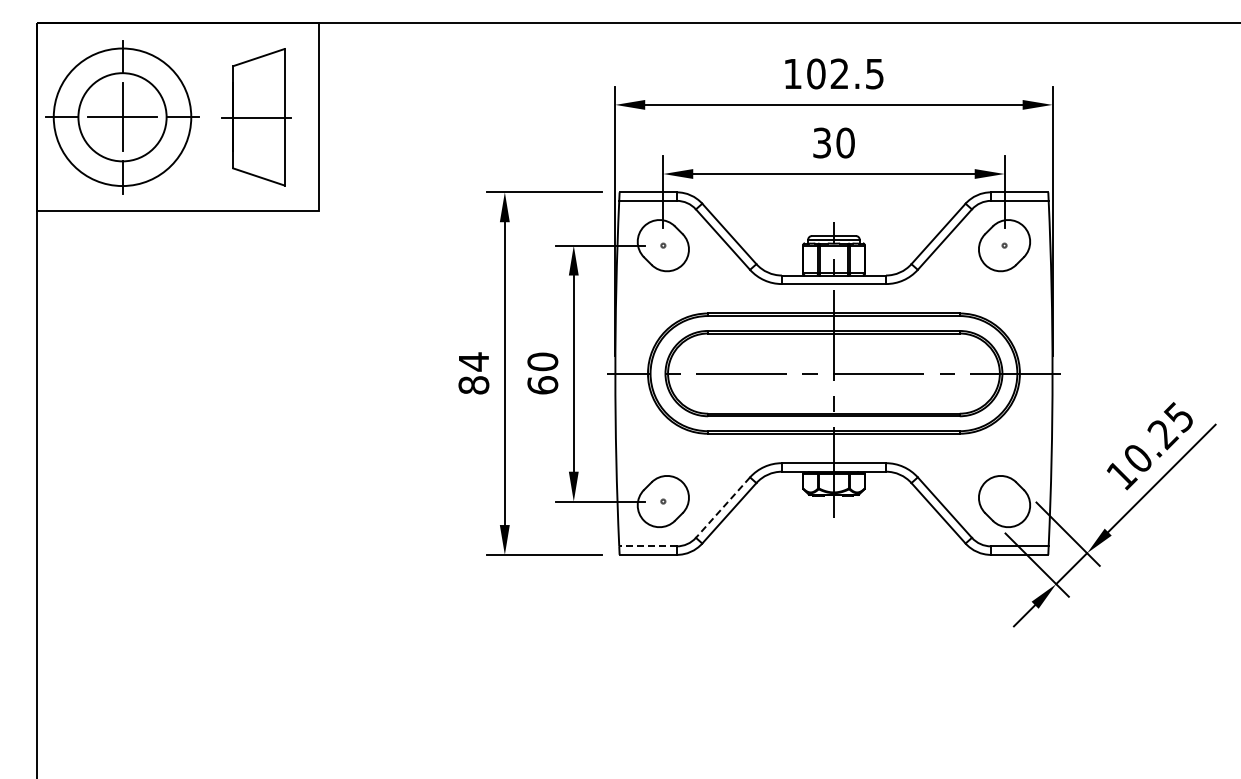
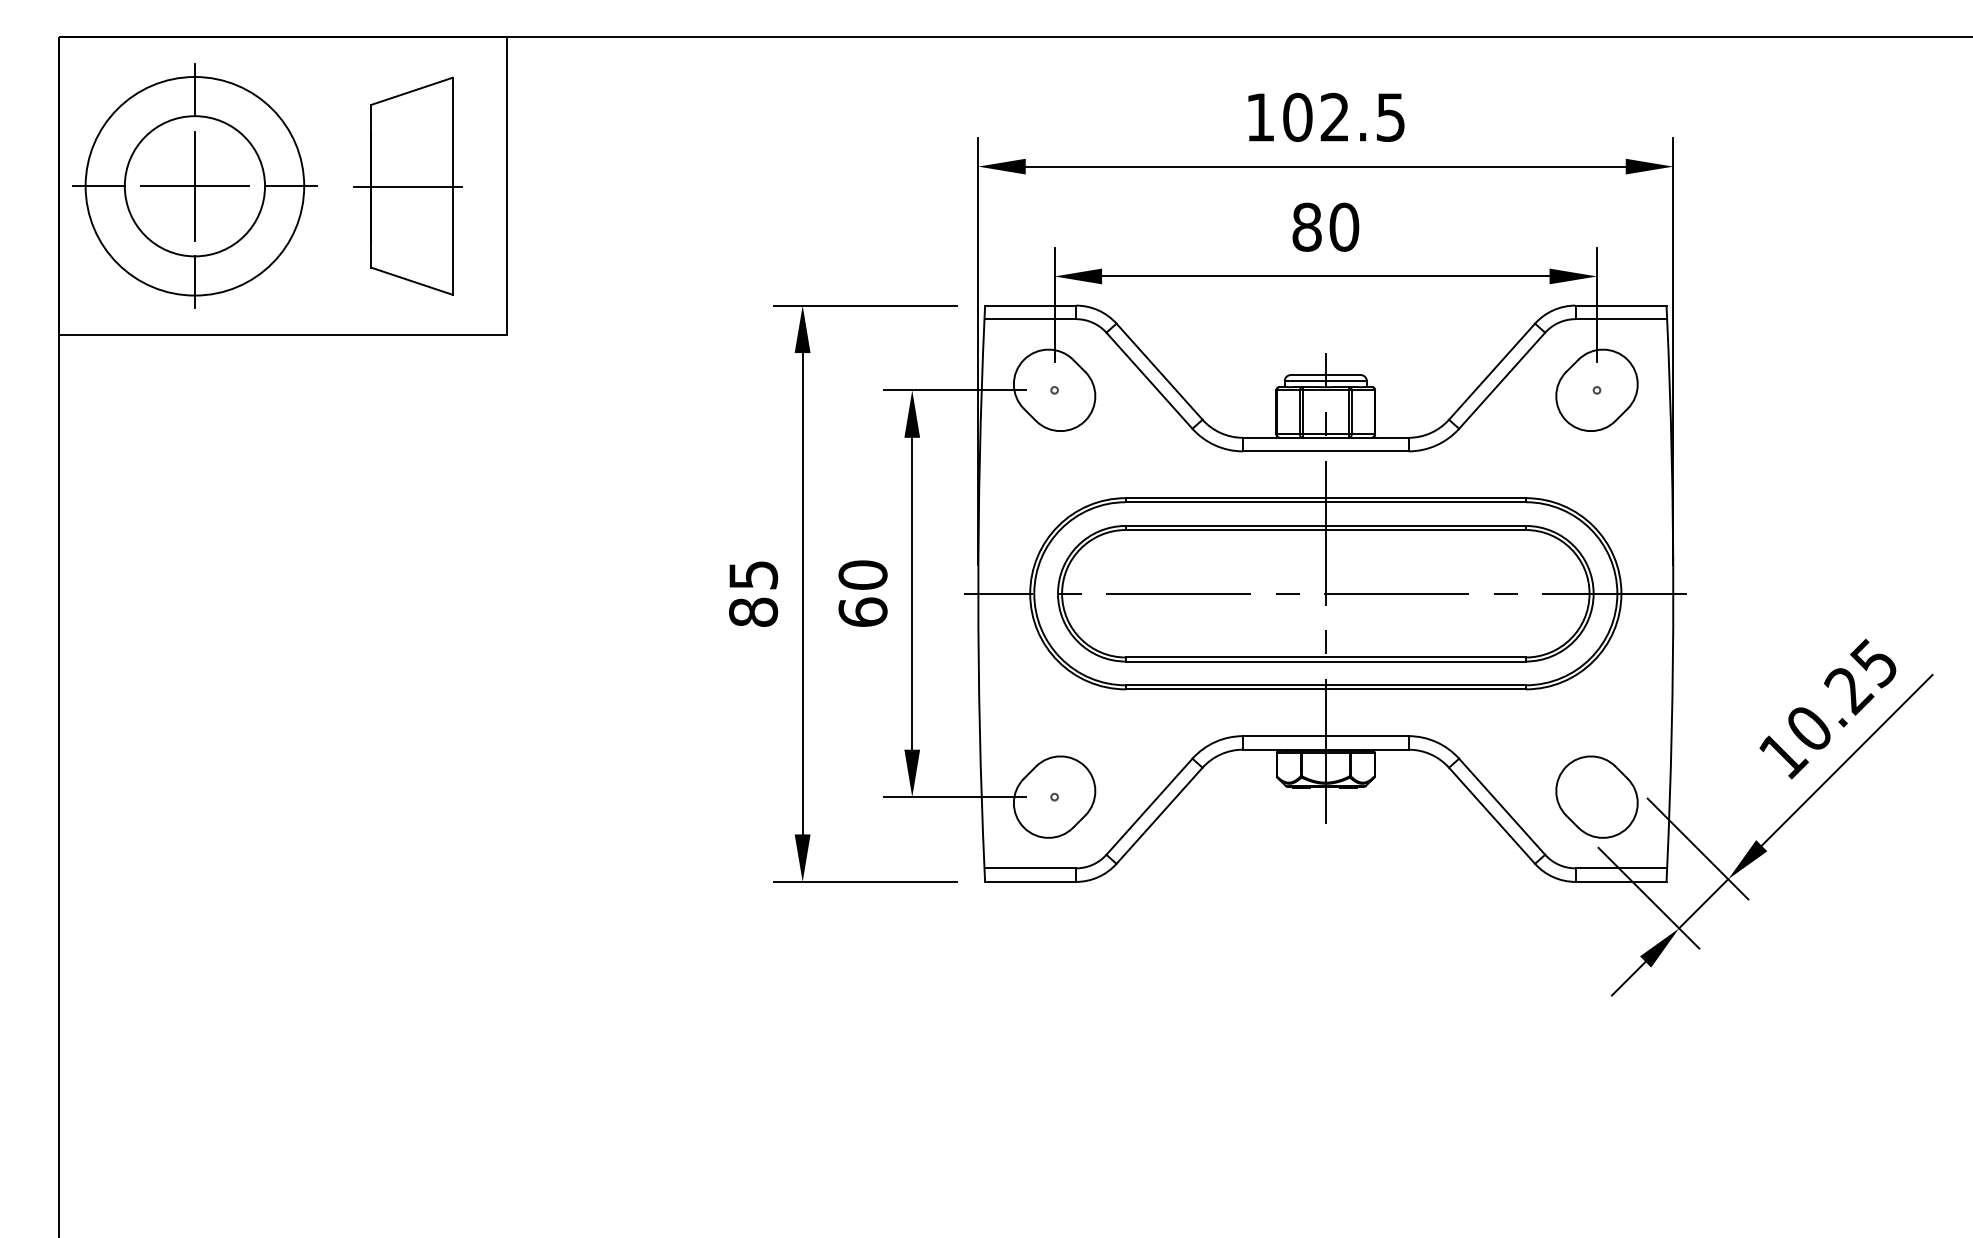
text: (822, 142) -> (1307, 226), 30 -> 80
text: (474, 361) -> (754, 574), 84 -> 85
line: (723, 507) -> (1150, 806), dashed -> solid
line: (648, 546) -> (1031, 868), dashed -> solid

